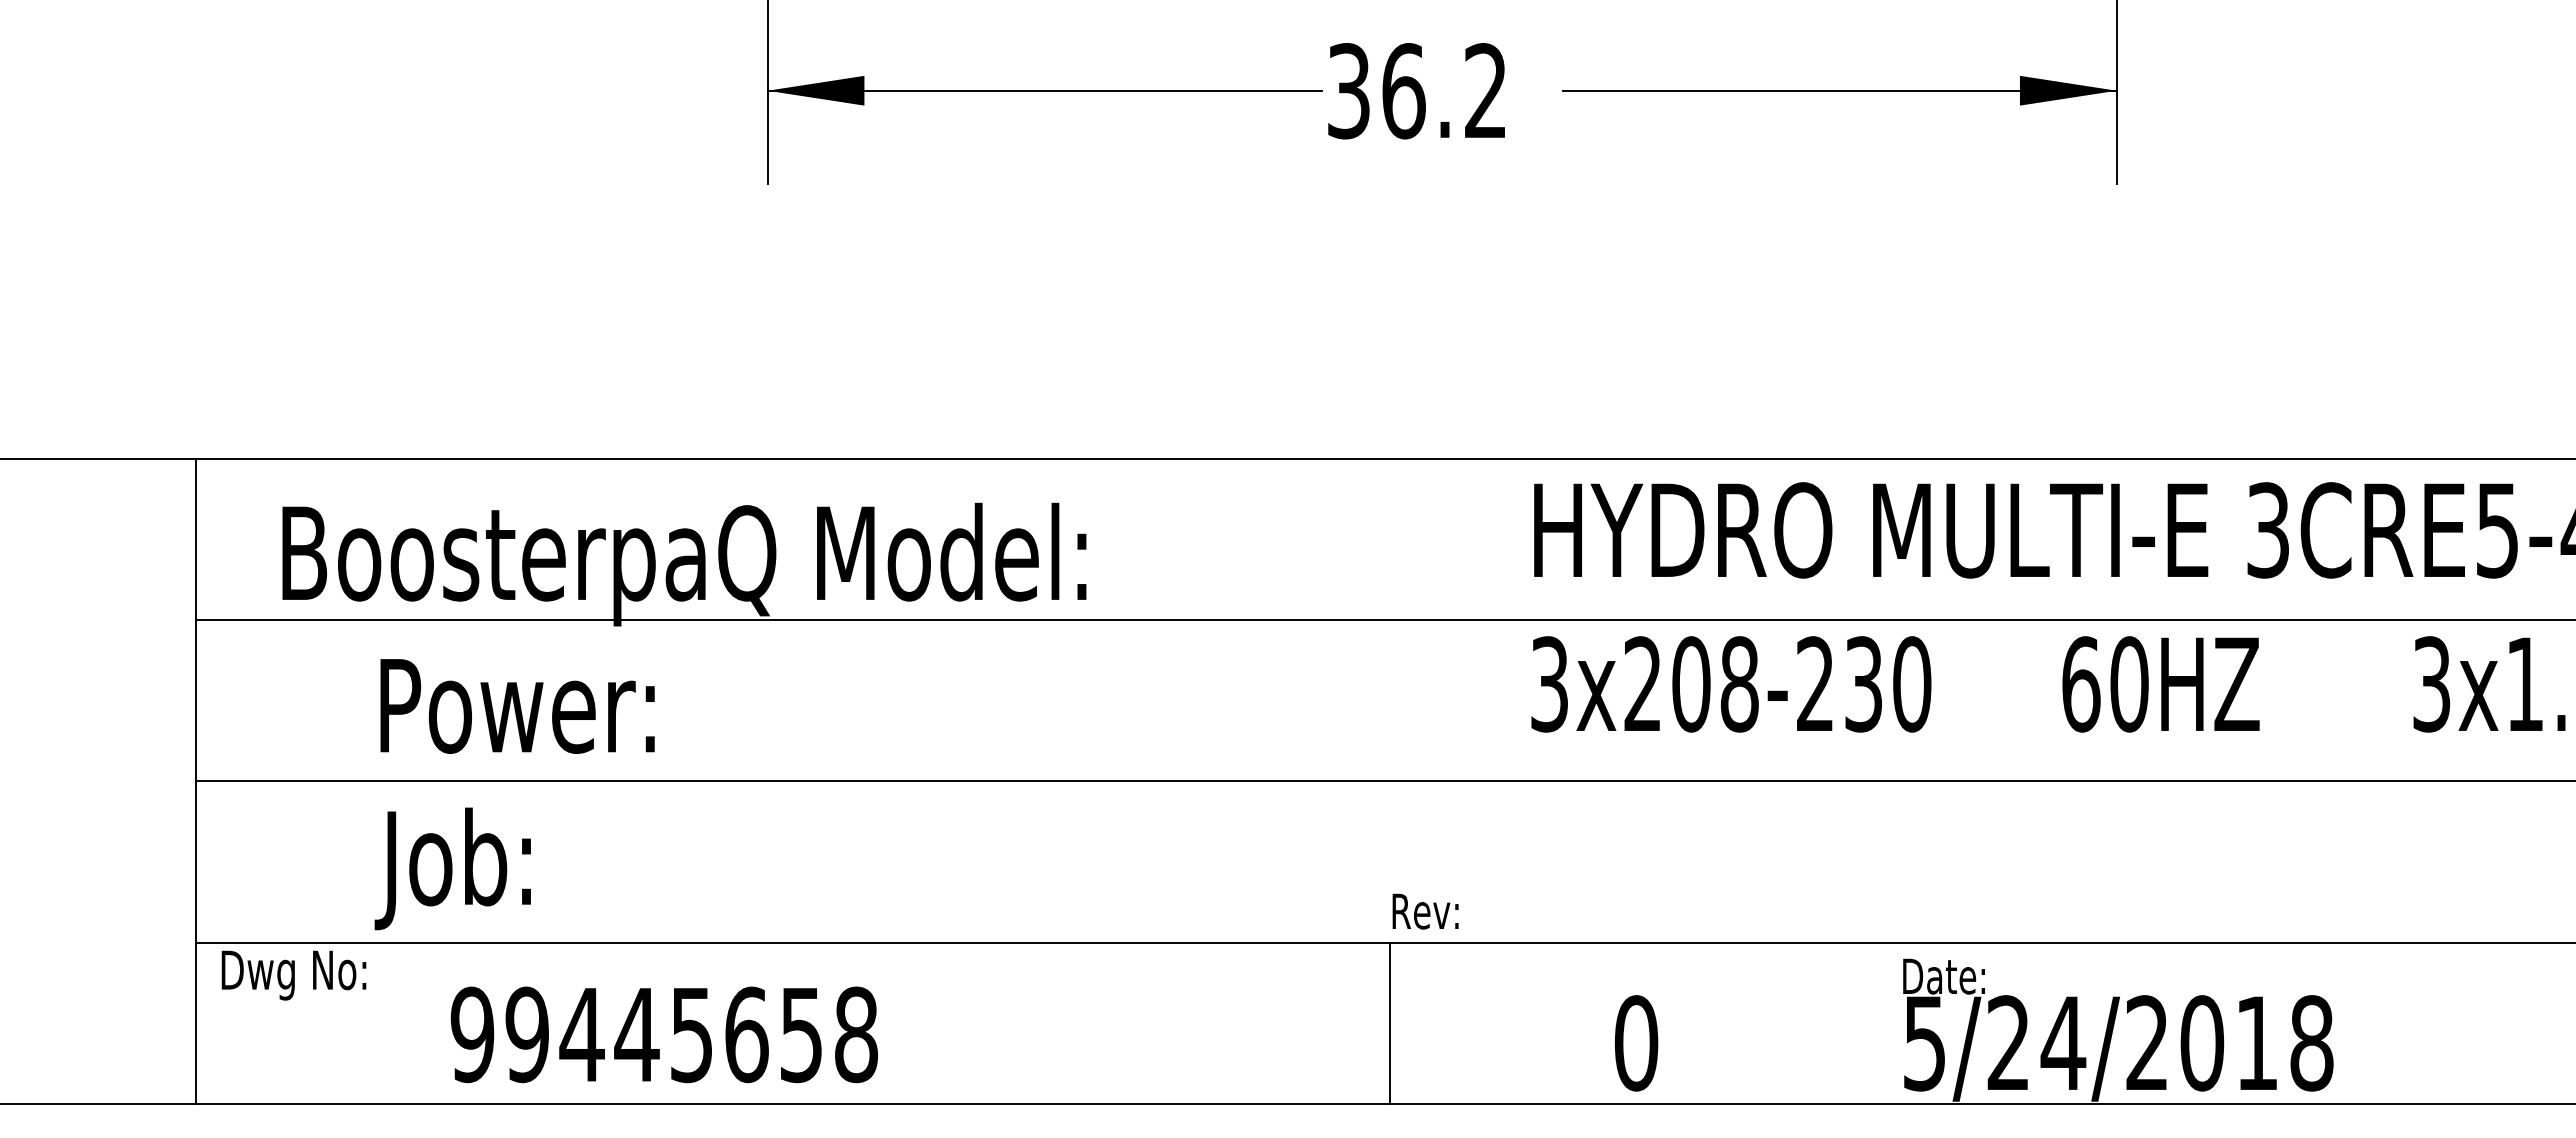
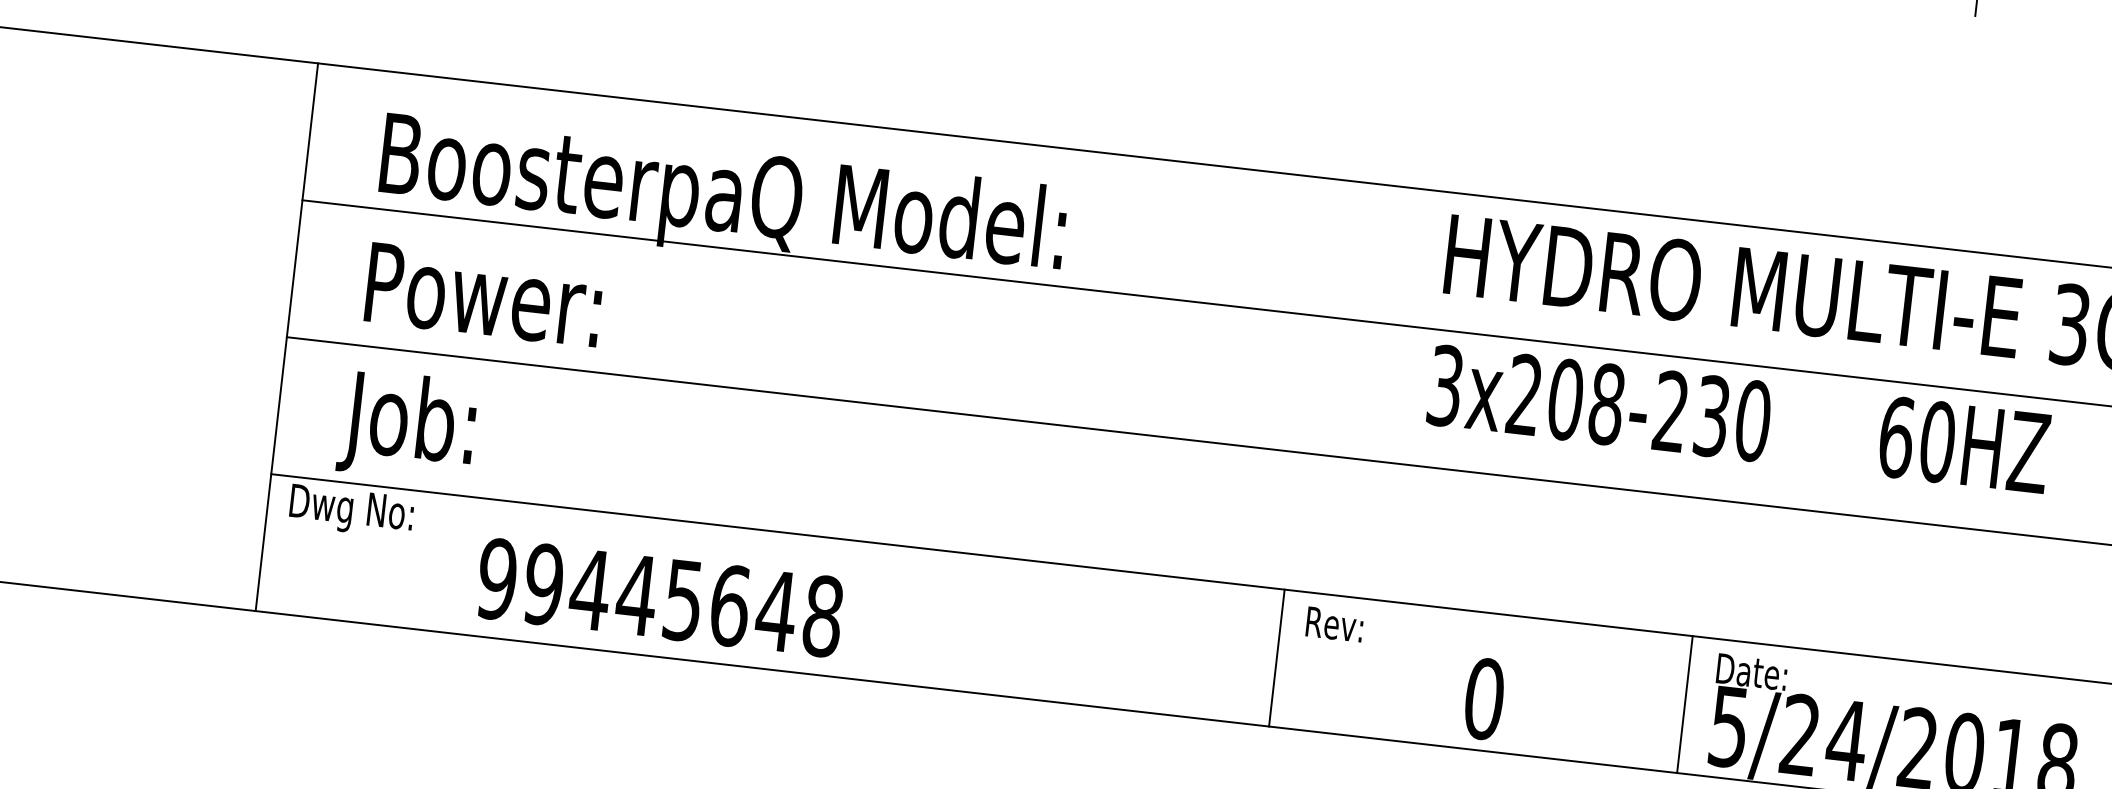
text: (517, 706) -> (484, 295), moved
text: (452, 868) -> (407, 426), moved
text: (1425, 911) -> (1334, 624), moved
line: (1870, 1022) -> (1685, 704), added
text: (801, 1035) -> (776, 611), 99445658 -> 99445648

